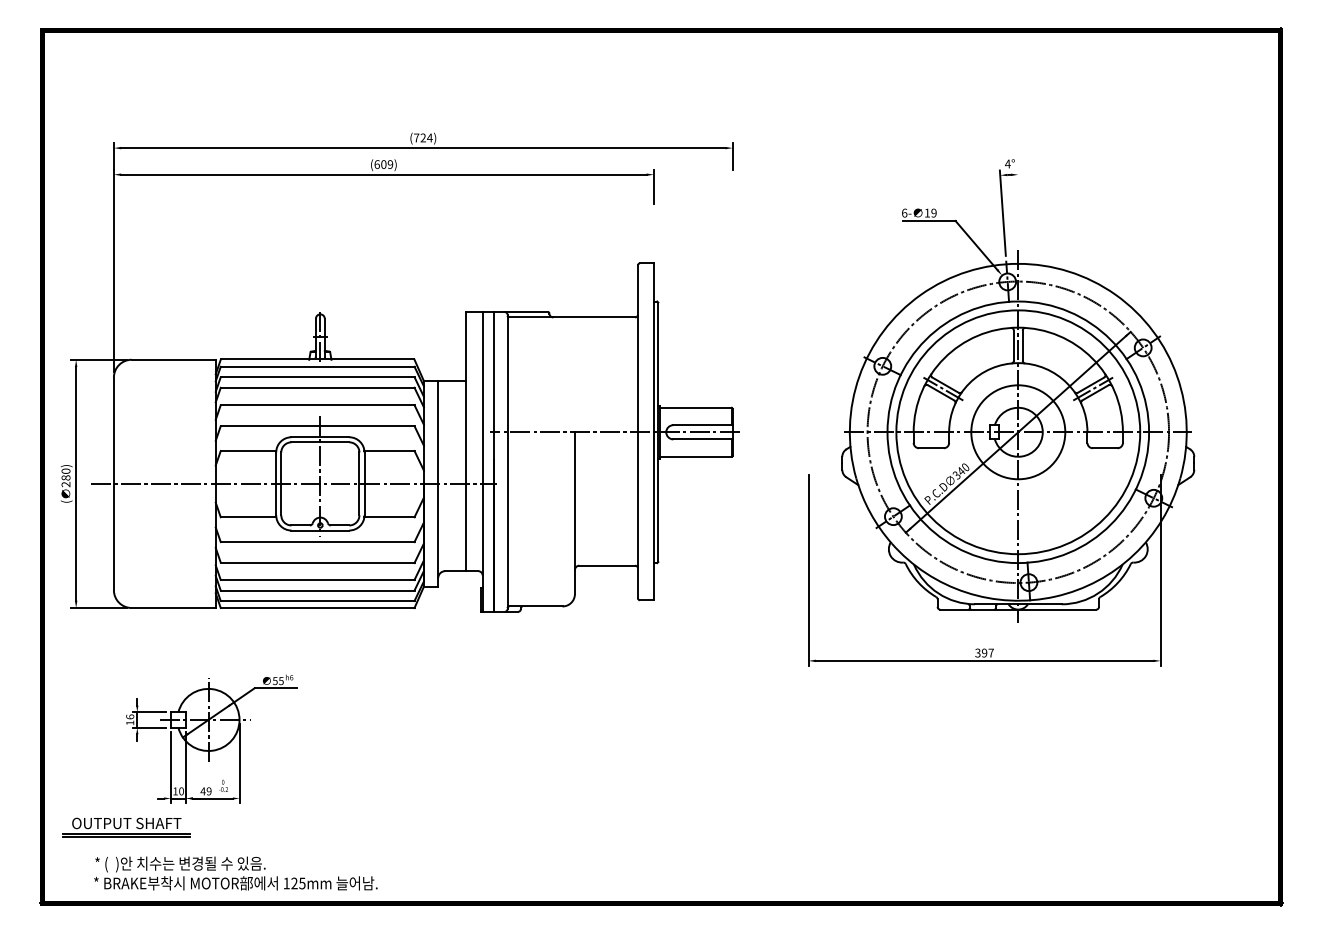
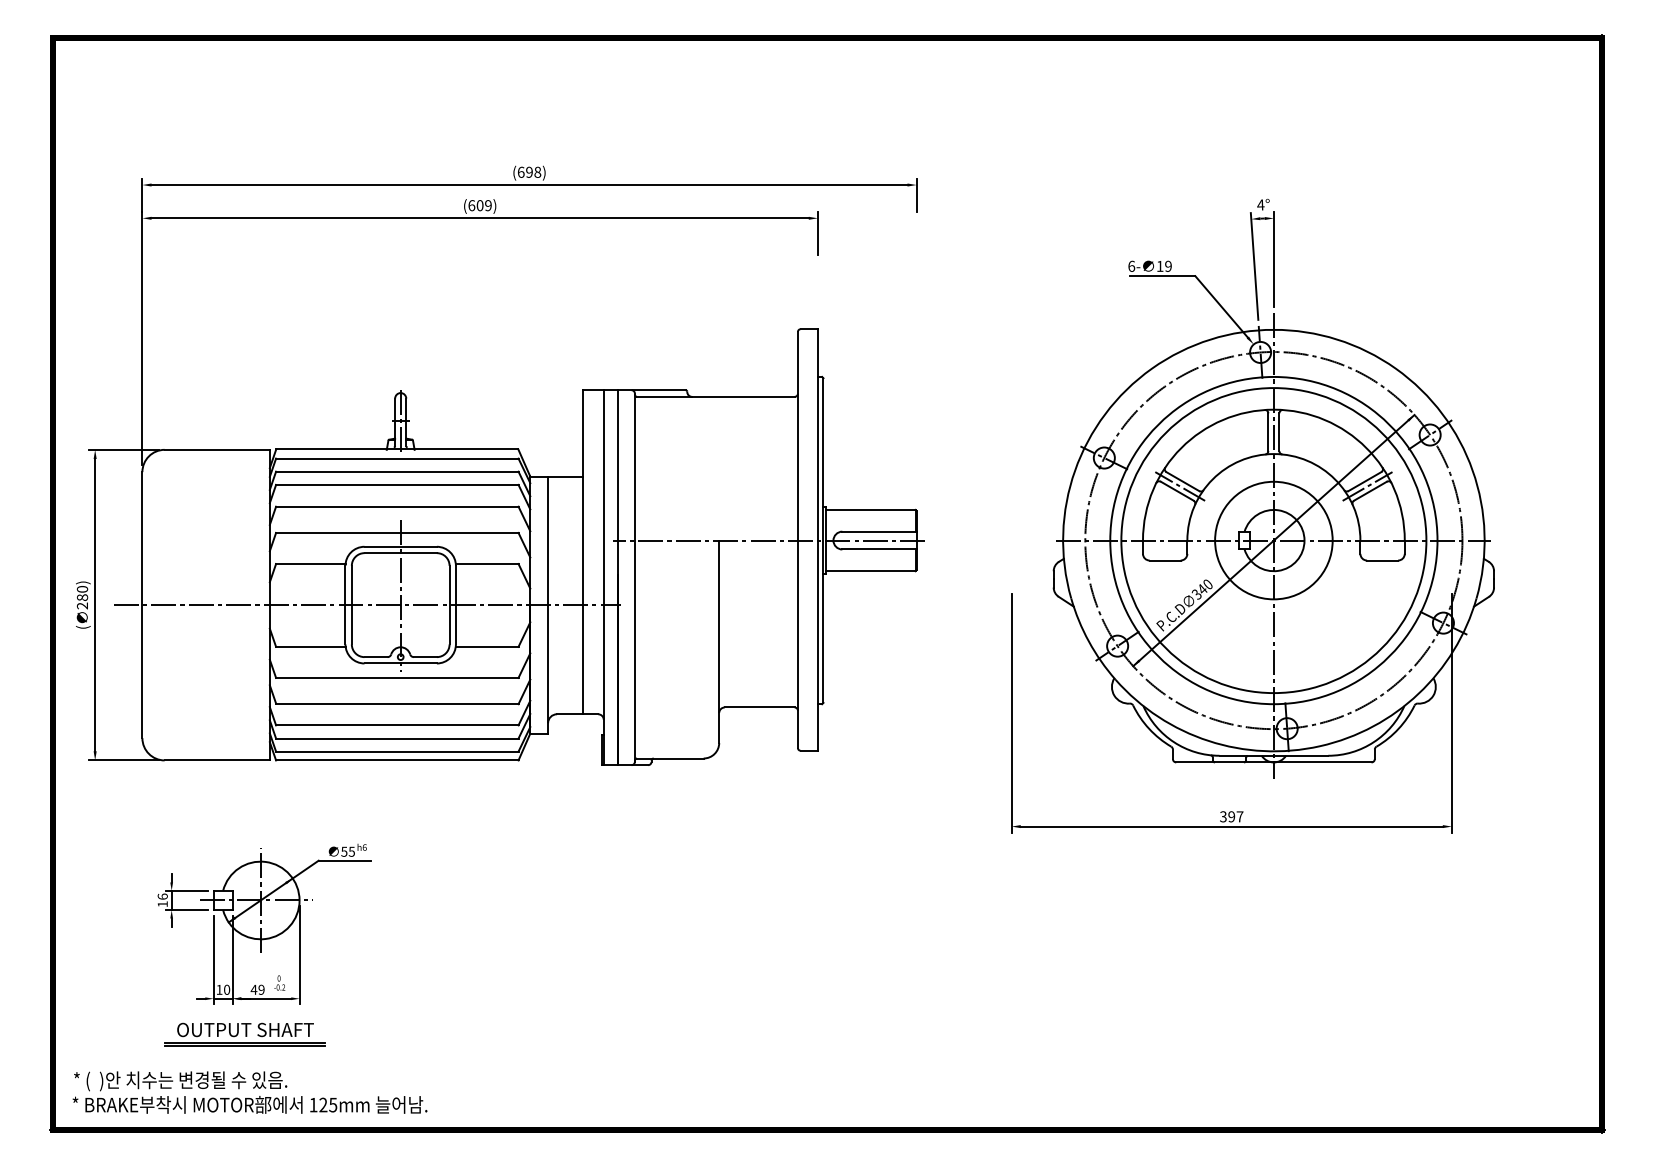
text: (423, 137) -> (529, 171), (724) -> (698)
line: (1017, 207) -> (1273, 259), added
part: (125, 827) -> (244, 1034), moved
text: (235, 873) -> (249, 1092), moved

